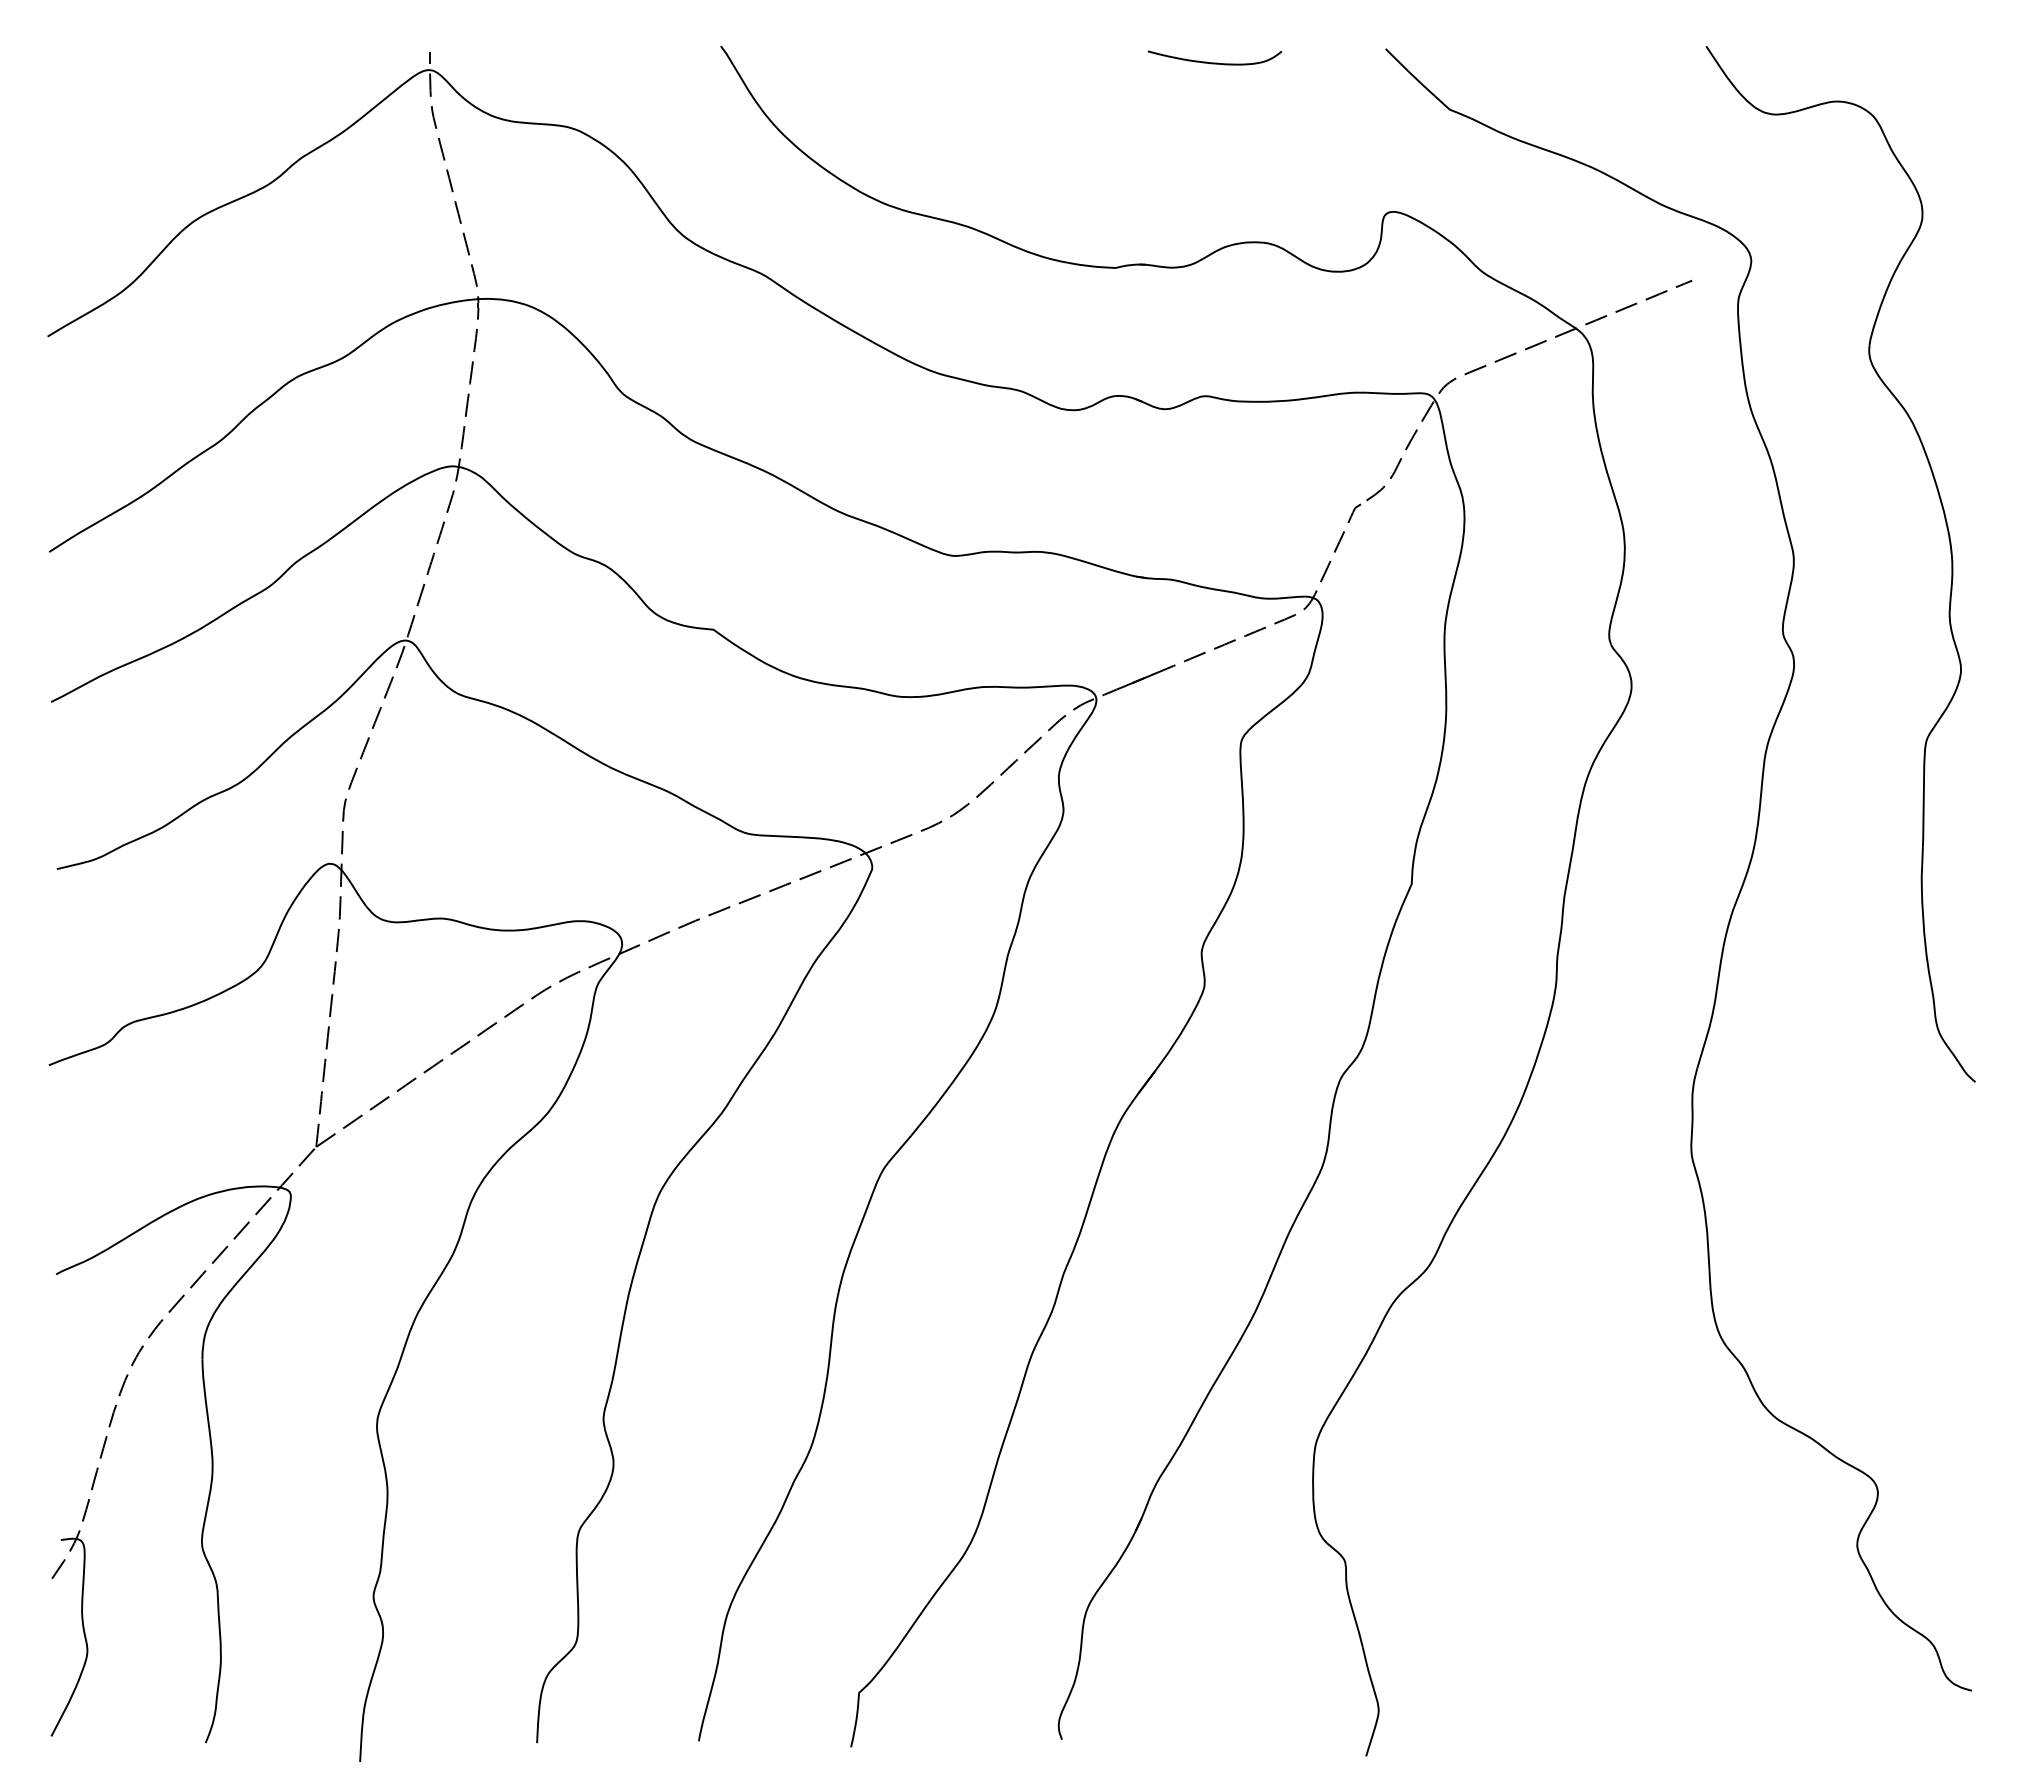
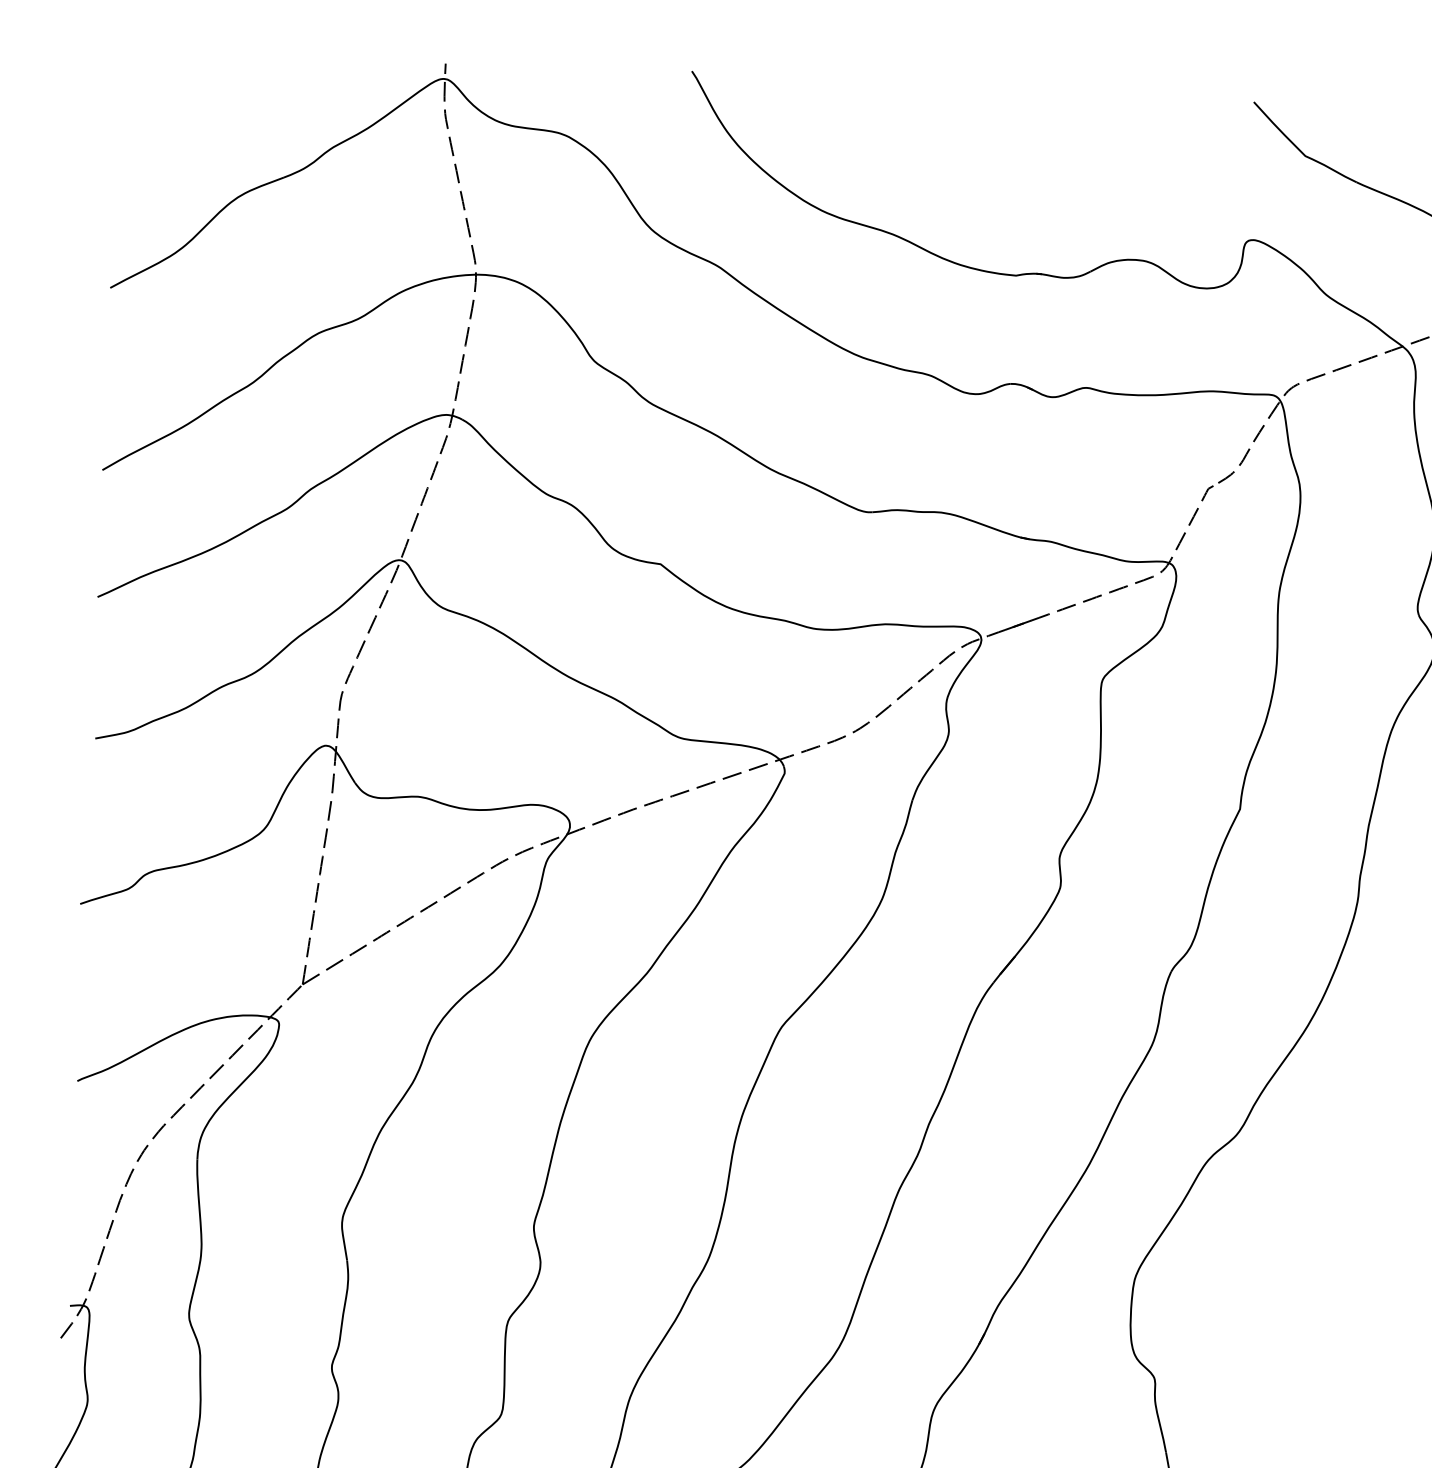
curve: (1214, 62) -> (1108, 106), removed

